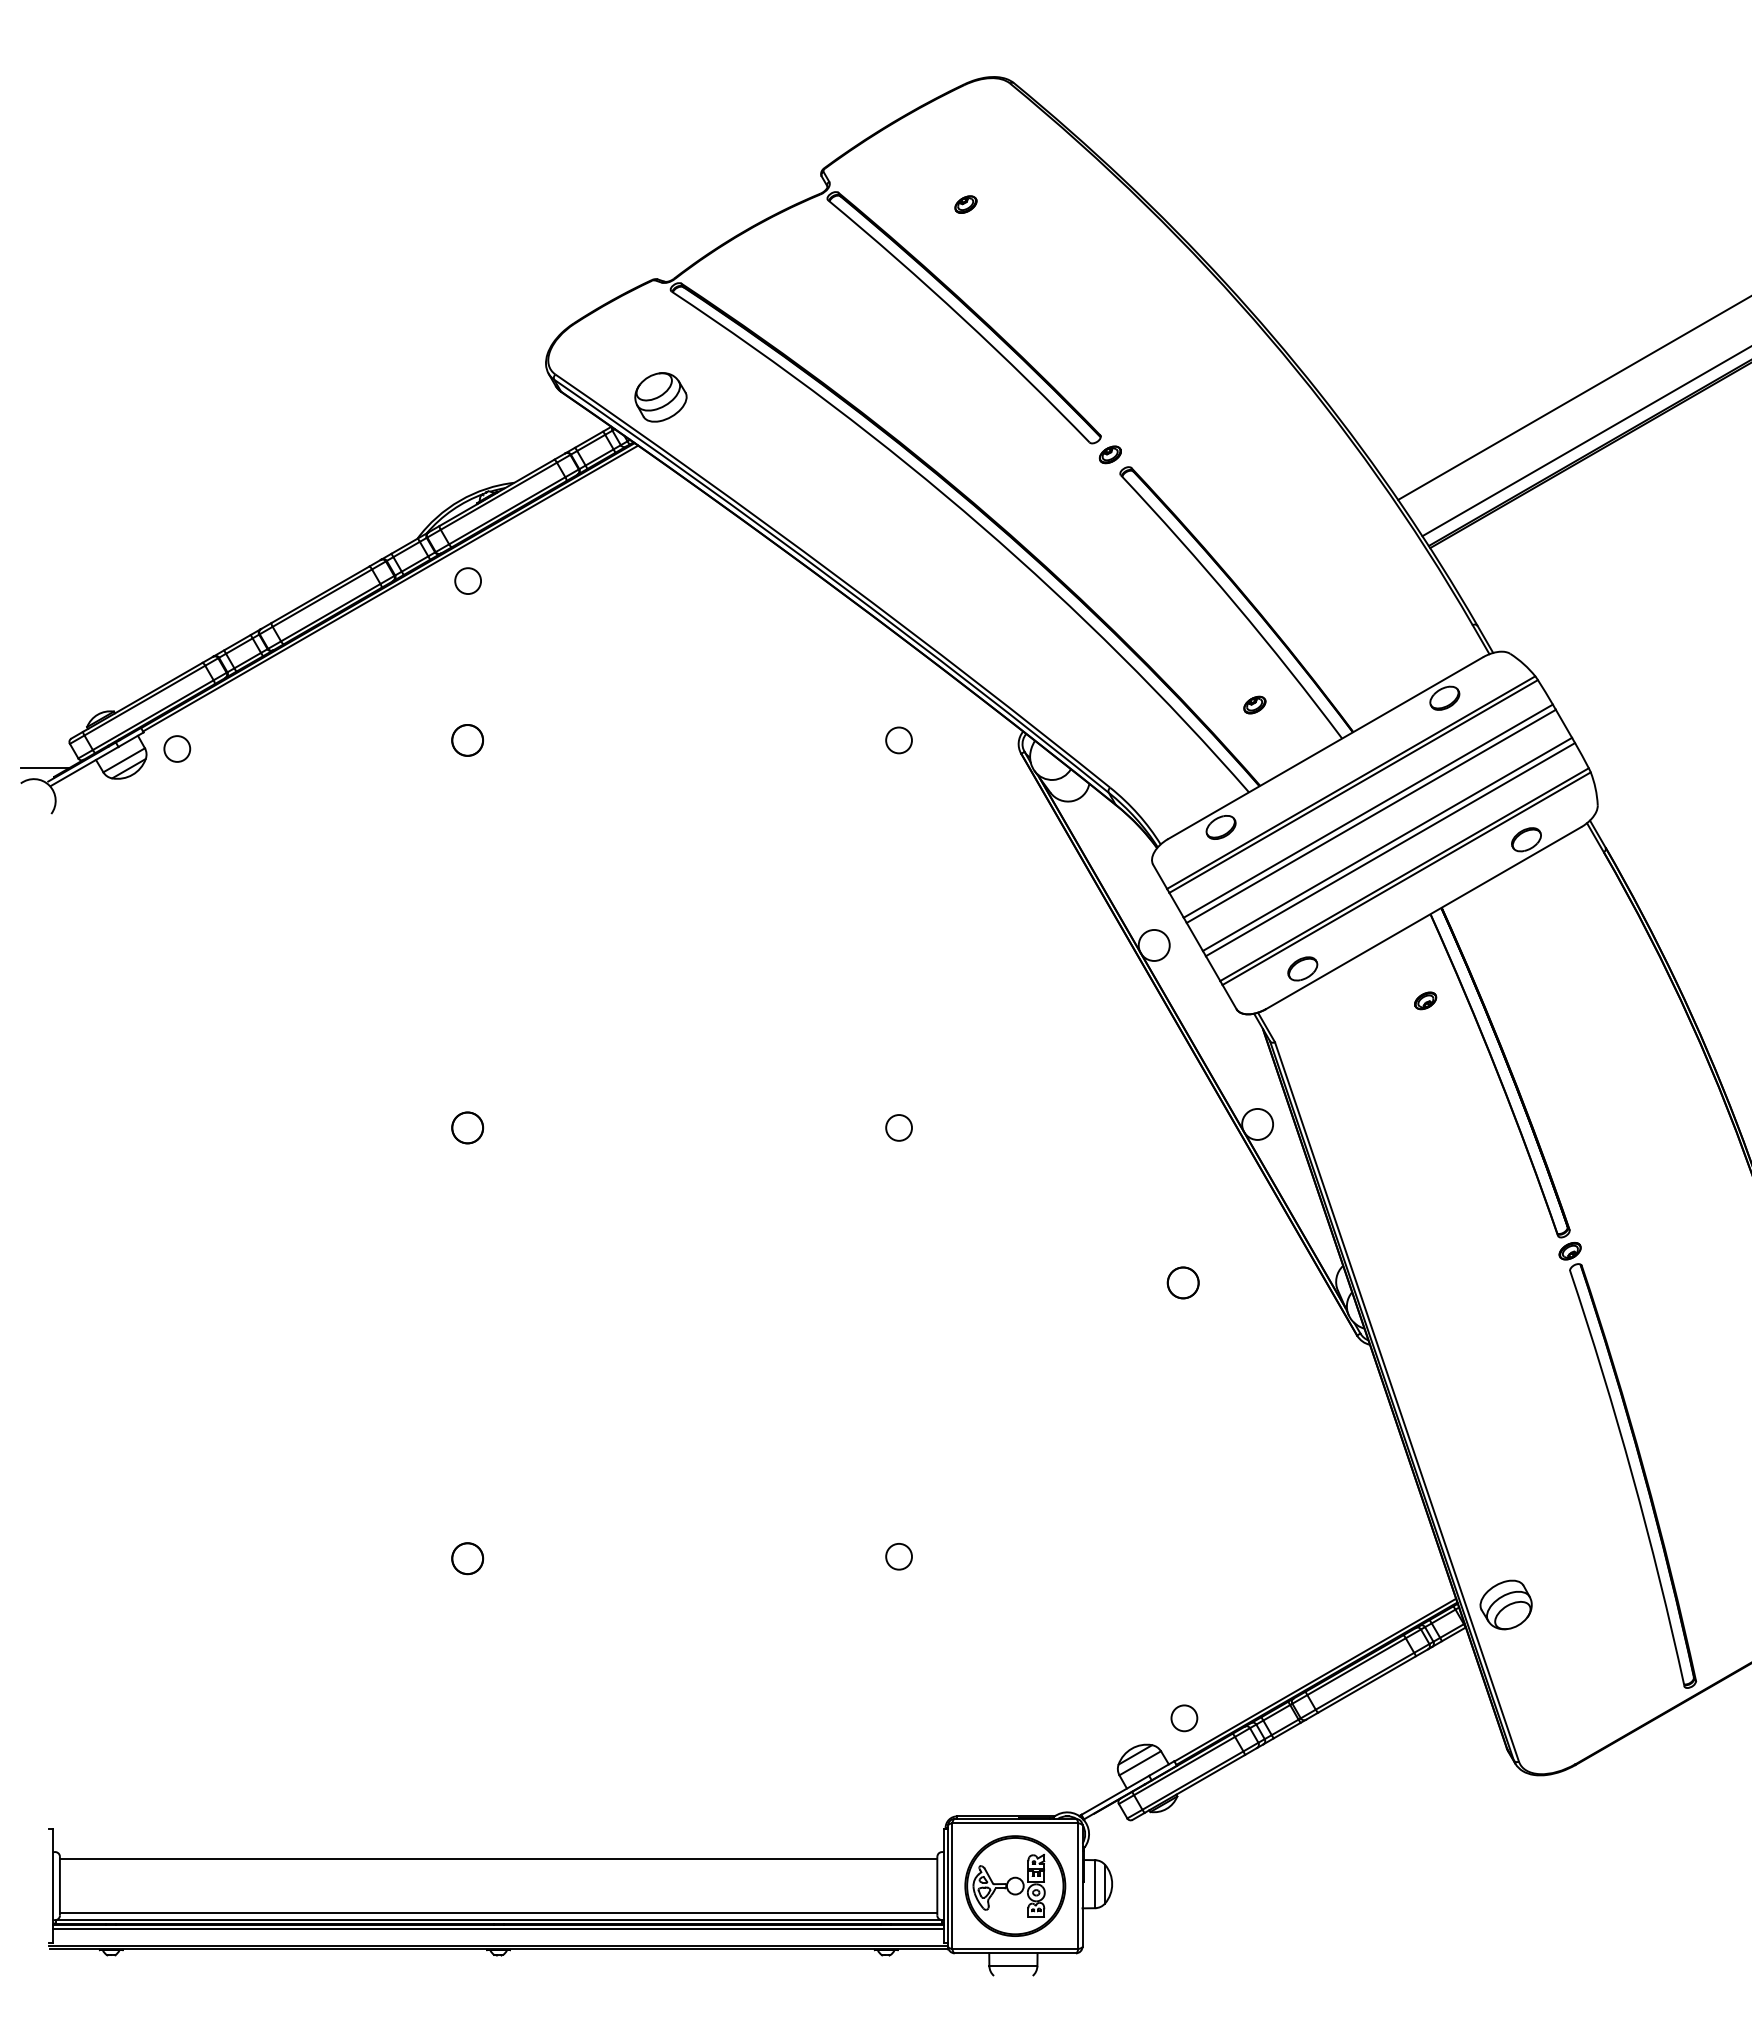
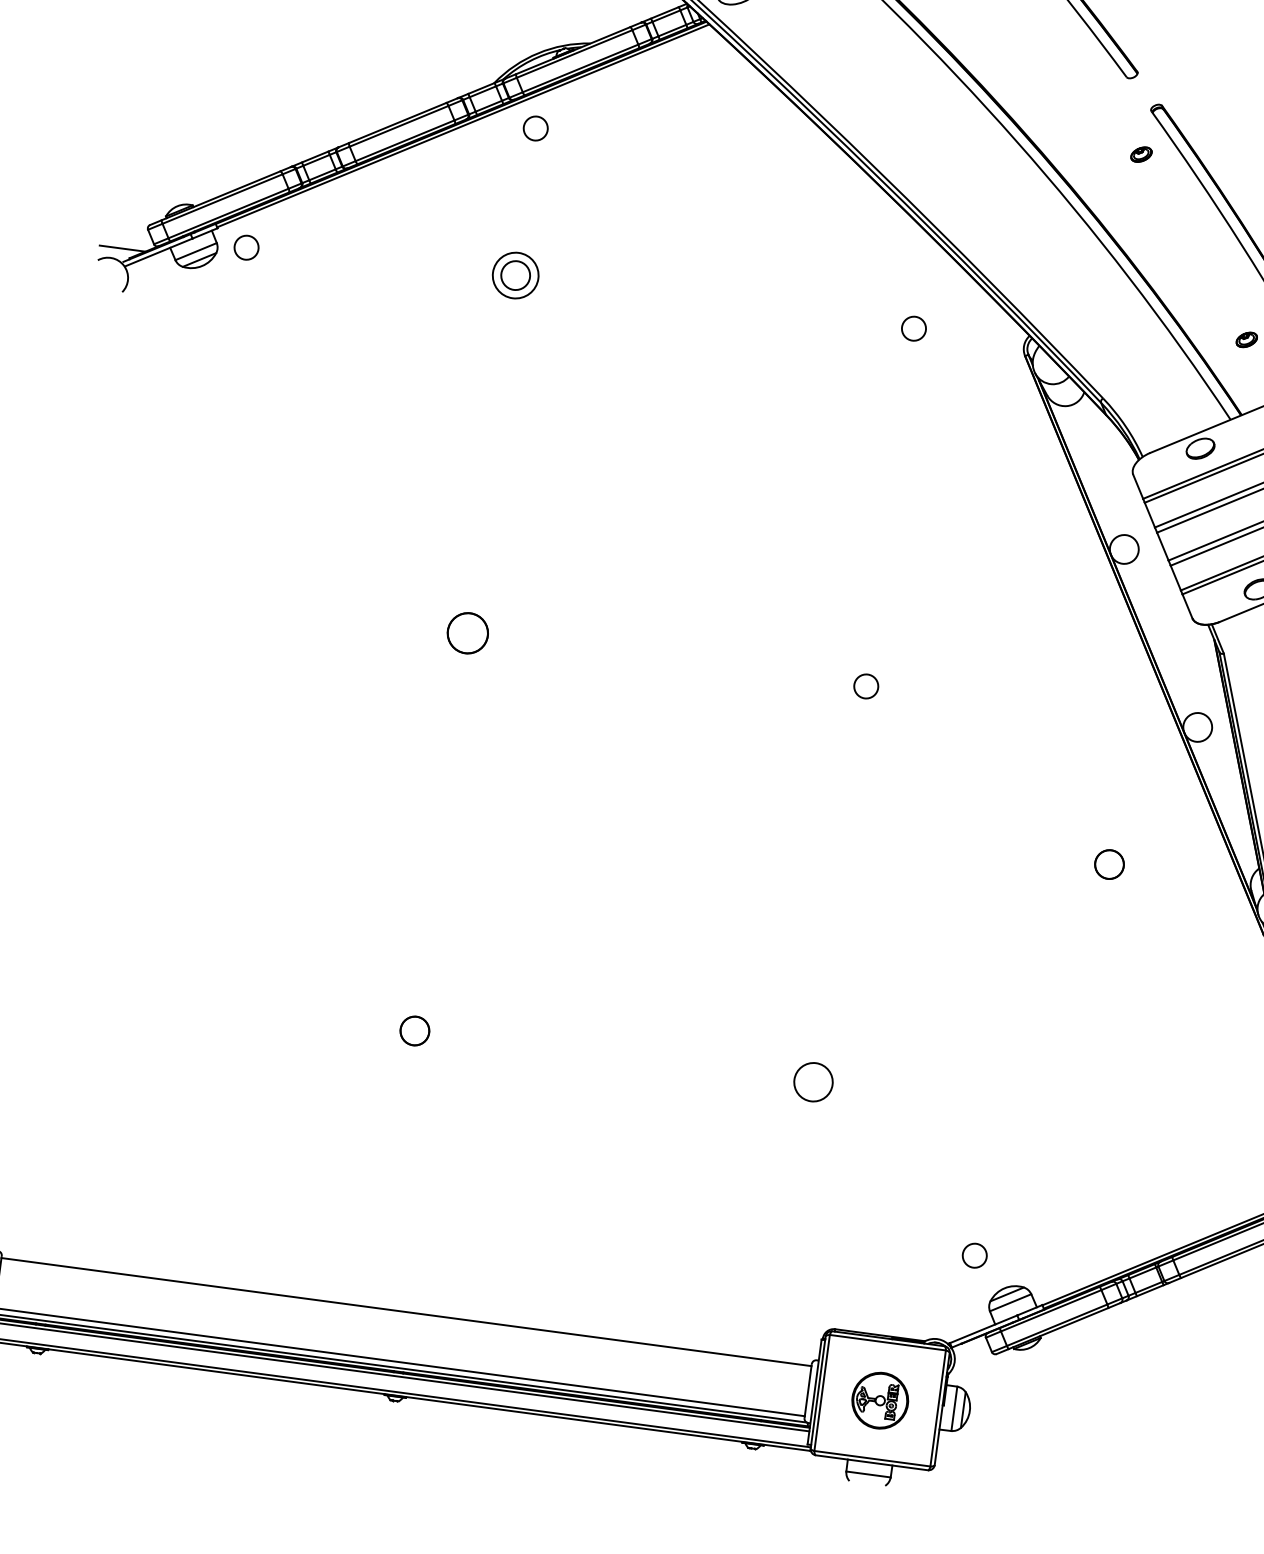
part: (1109, 454) -> (1140, 154), moved
circle: (467, 740) -> (515, 275), size x1.6
part: (467, 1127) -> (467, 632), size x1.4
circle: (898, 1556) -> (812, 1082), size x1.6
circle: (1184, 1718) -> (974, 1255), moved
part: (1015, 1885) -> (880, 1400), size x0.6

